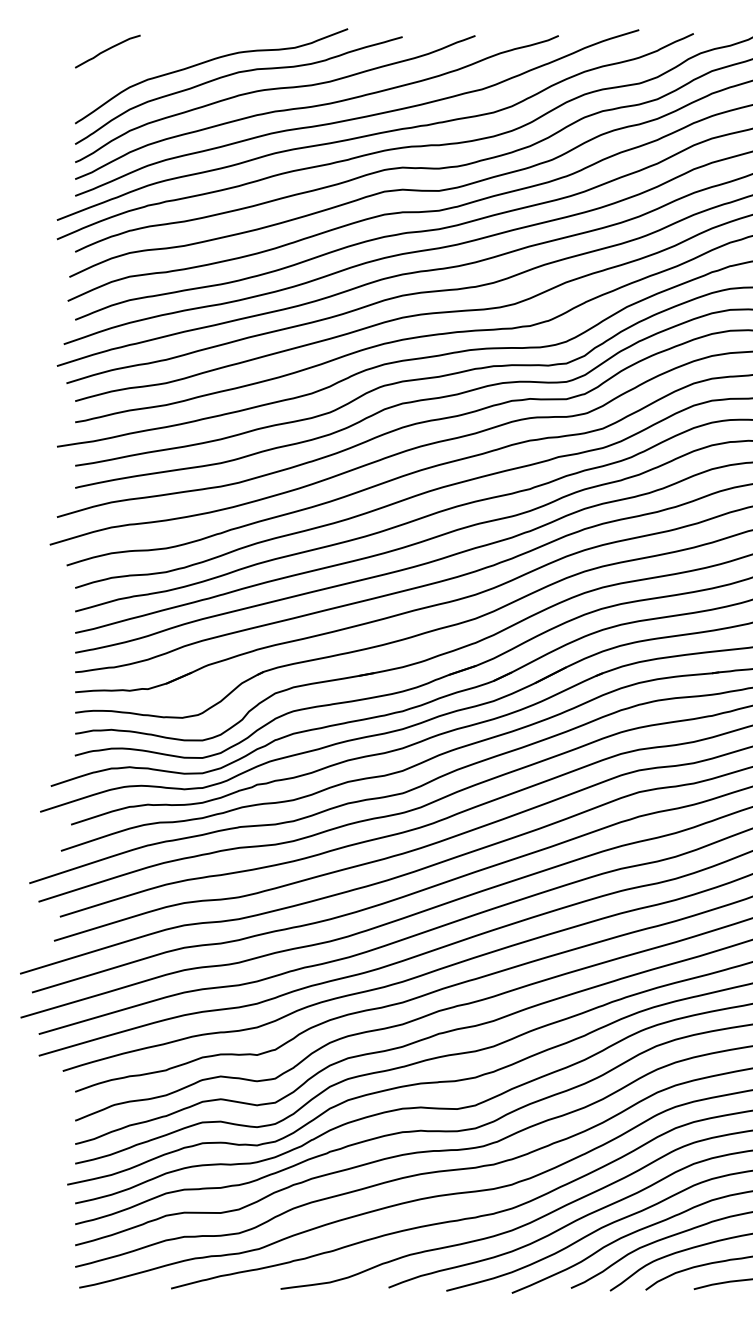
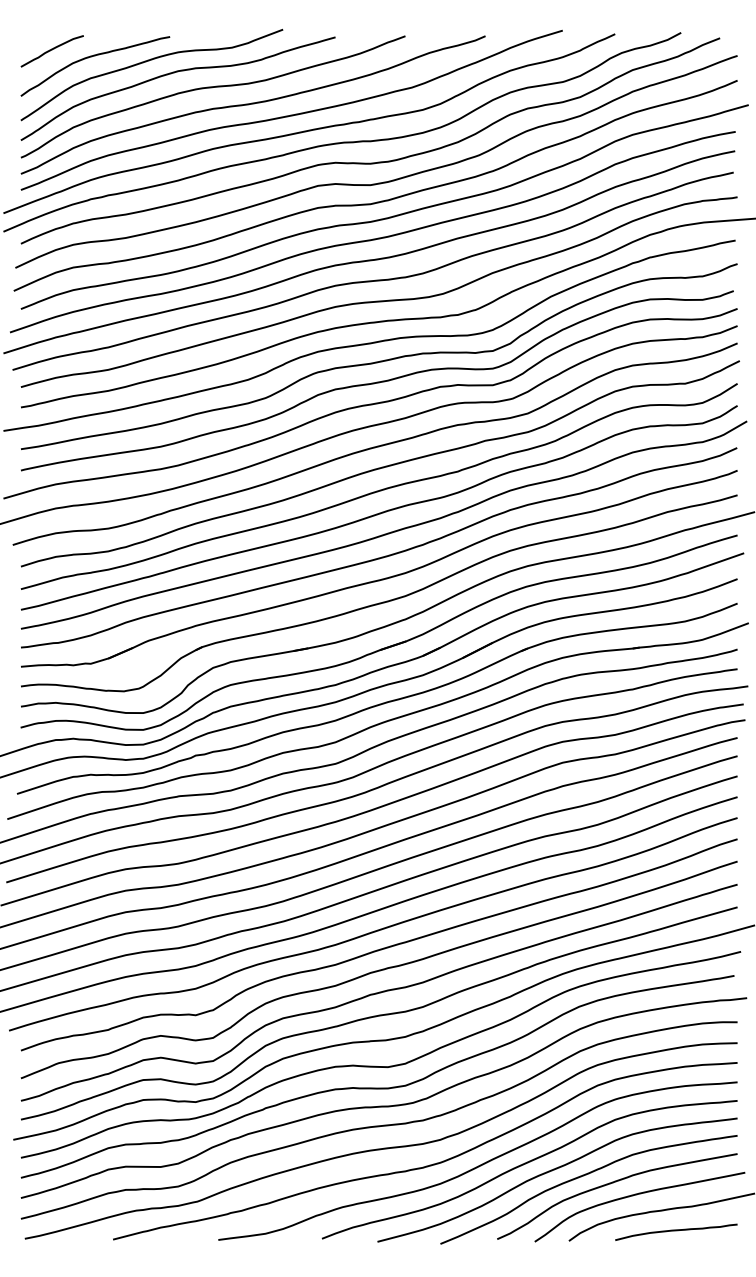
curve: (148, 58) -> (91, 57), added

